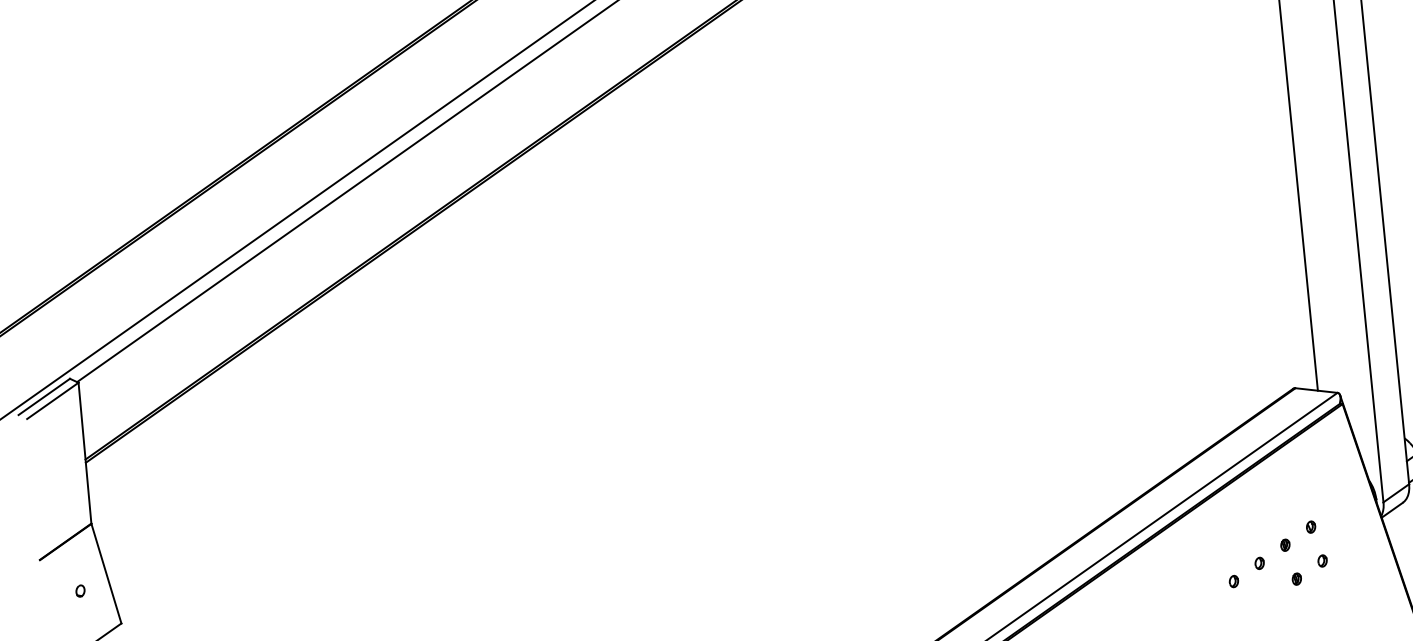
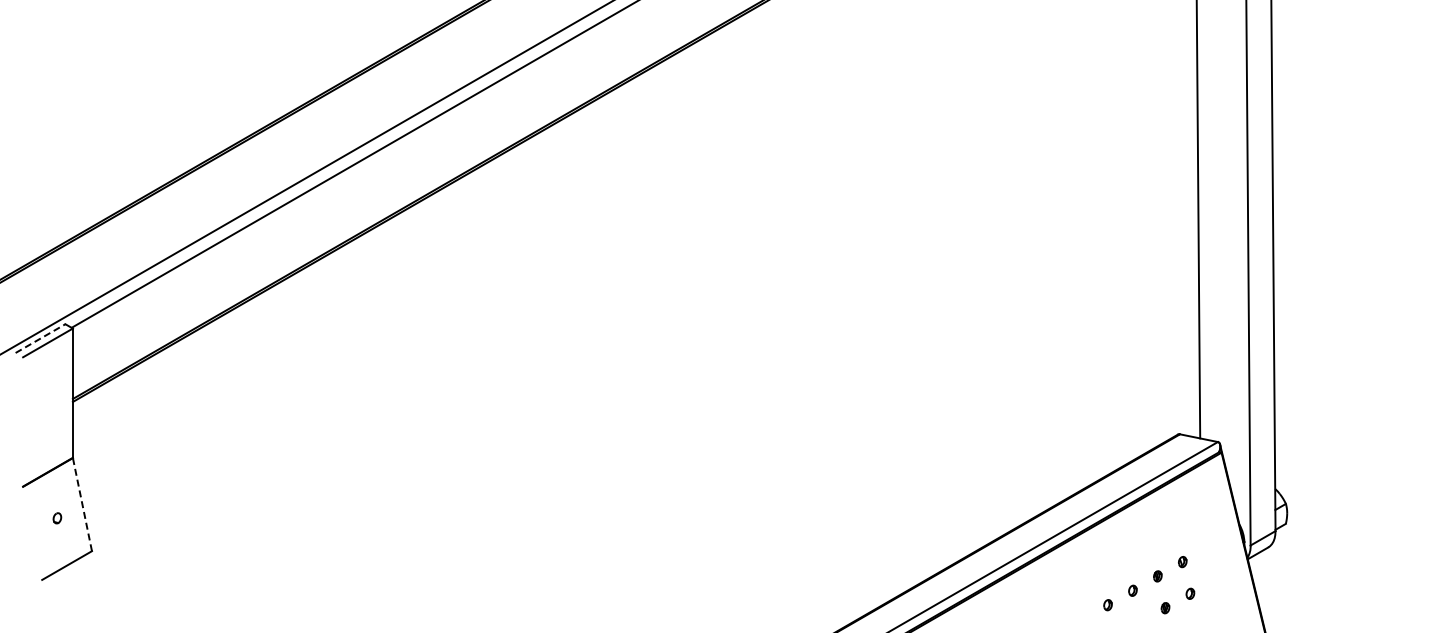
line: (44, 396) -> (40, 338), solid -> dashed
line: (106, 573) -> (82, 504), solid -> dashed

